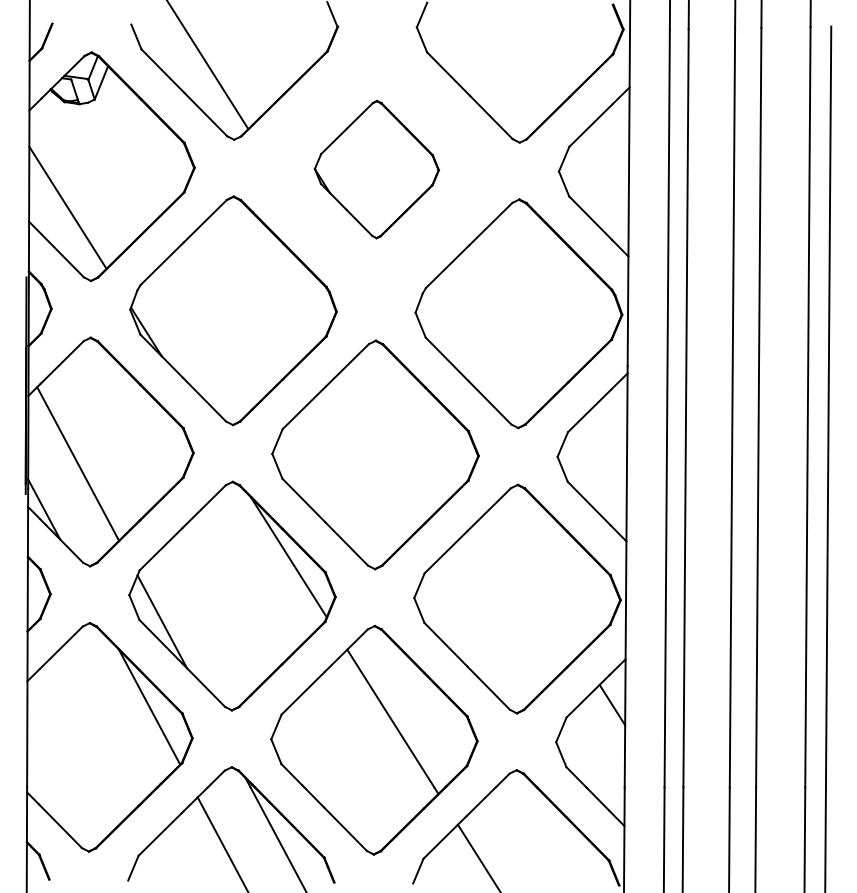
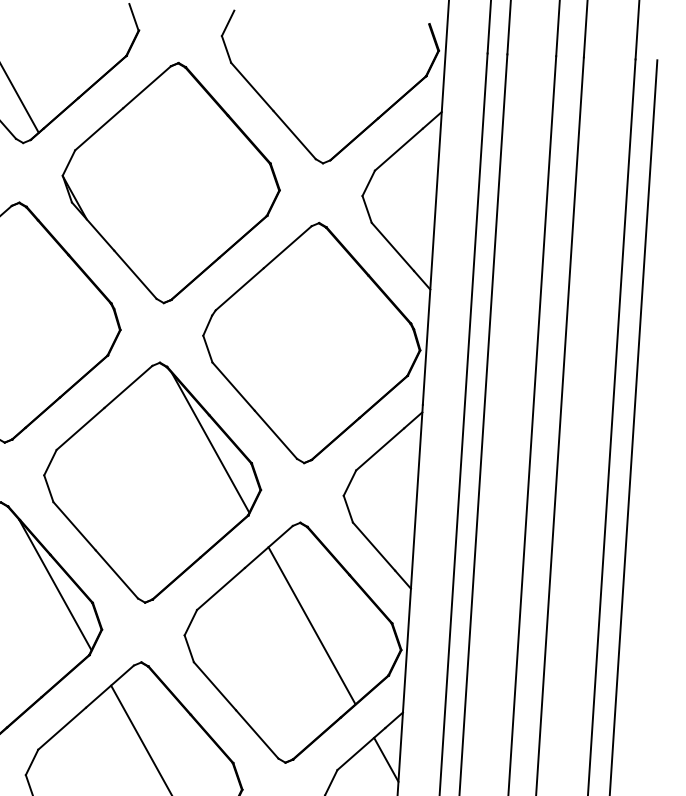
part: (376, 169) -> (170, 182), size x1.67
line: (427, 414) -> (209, 443), added
line: (534, 581) -> (311, 625), added

